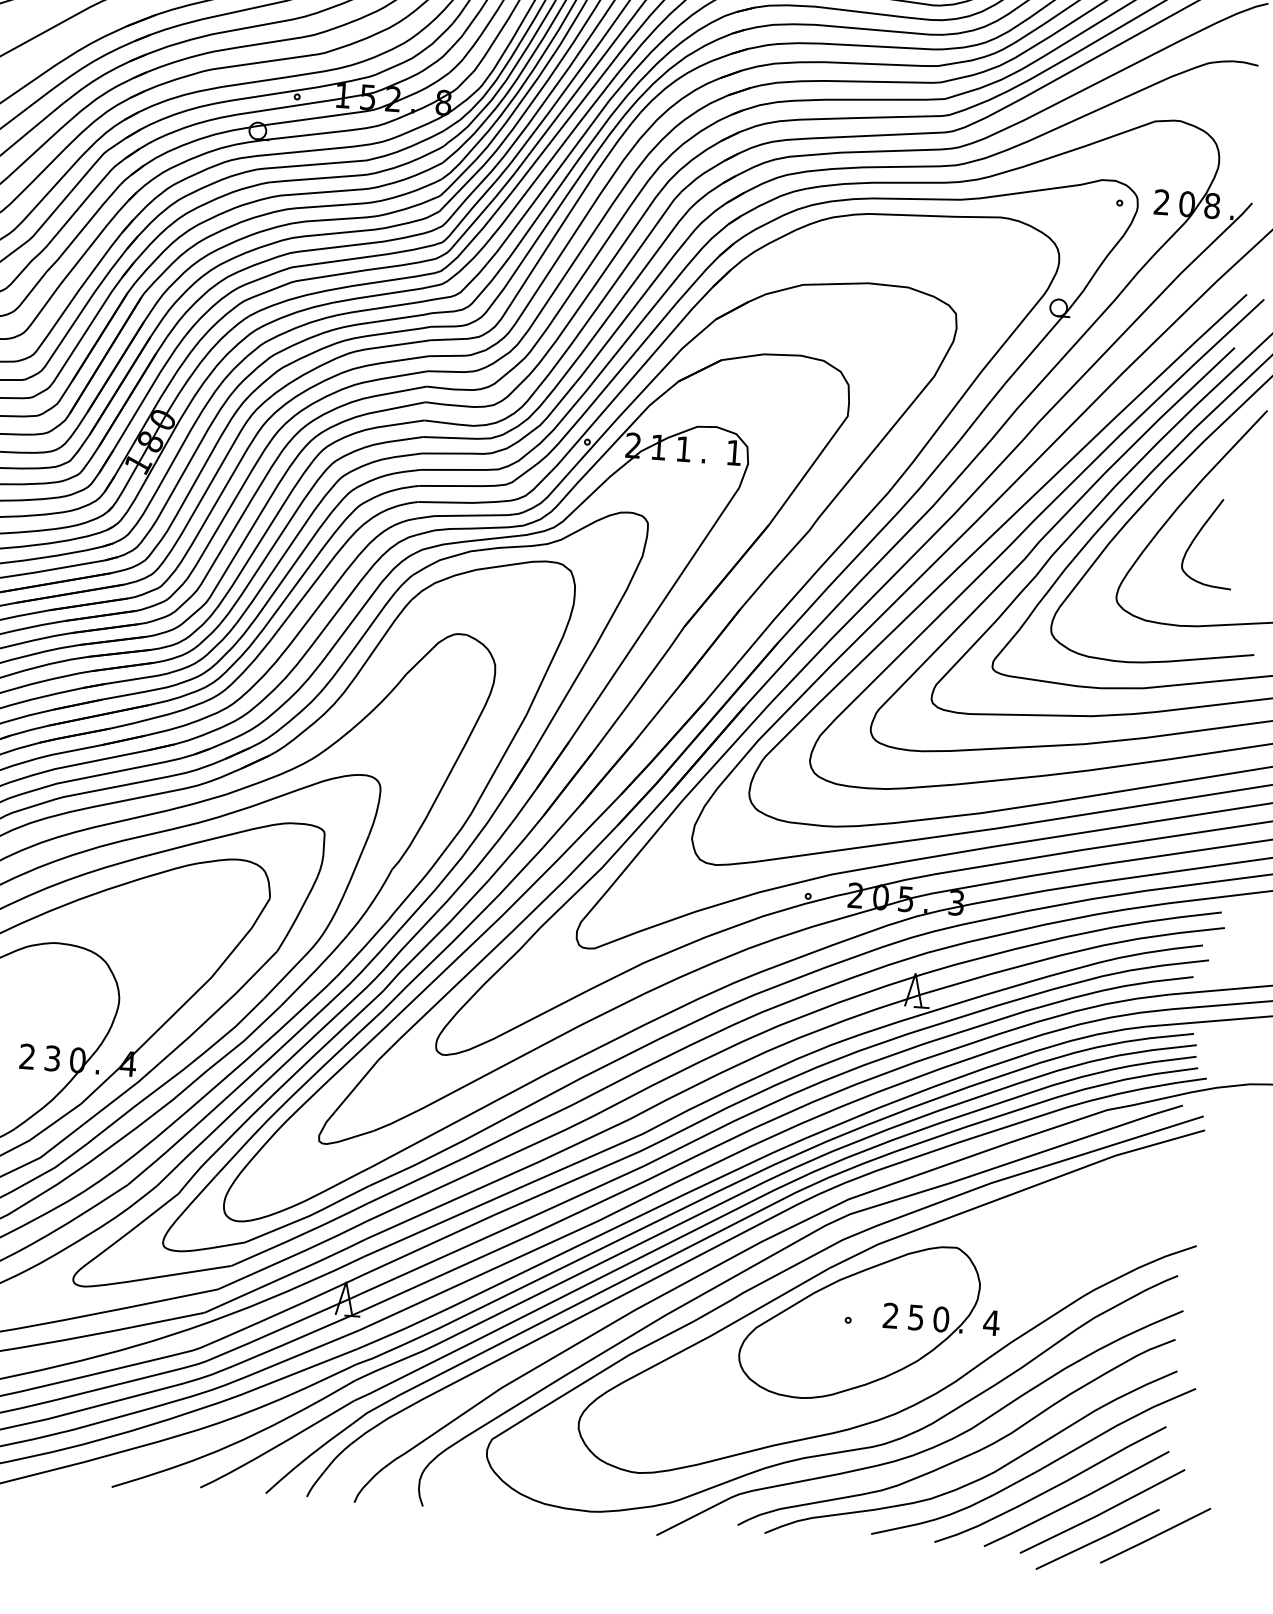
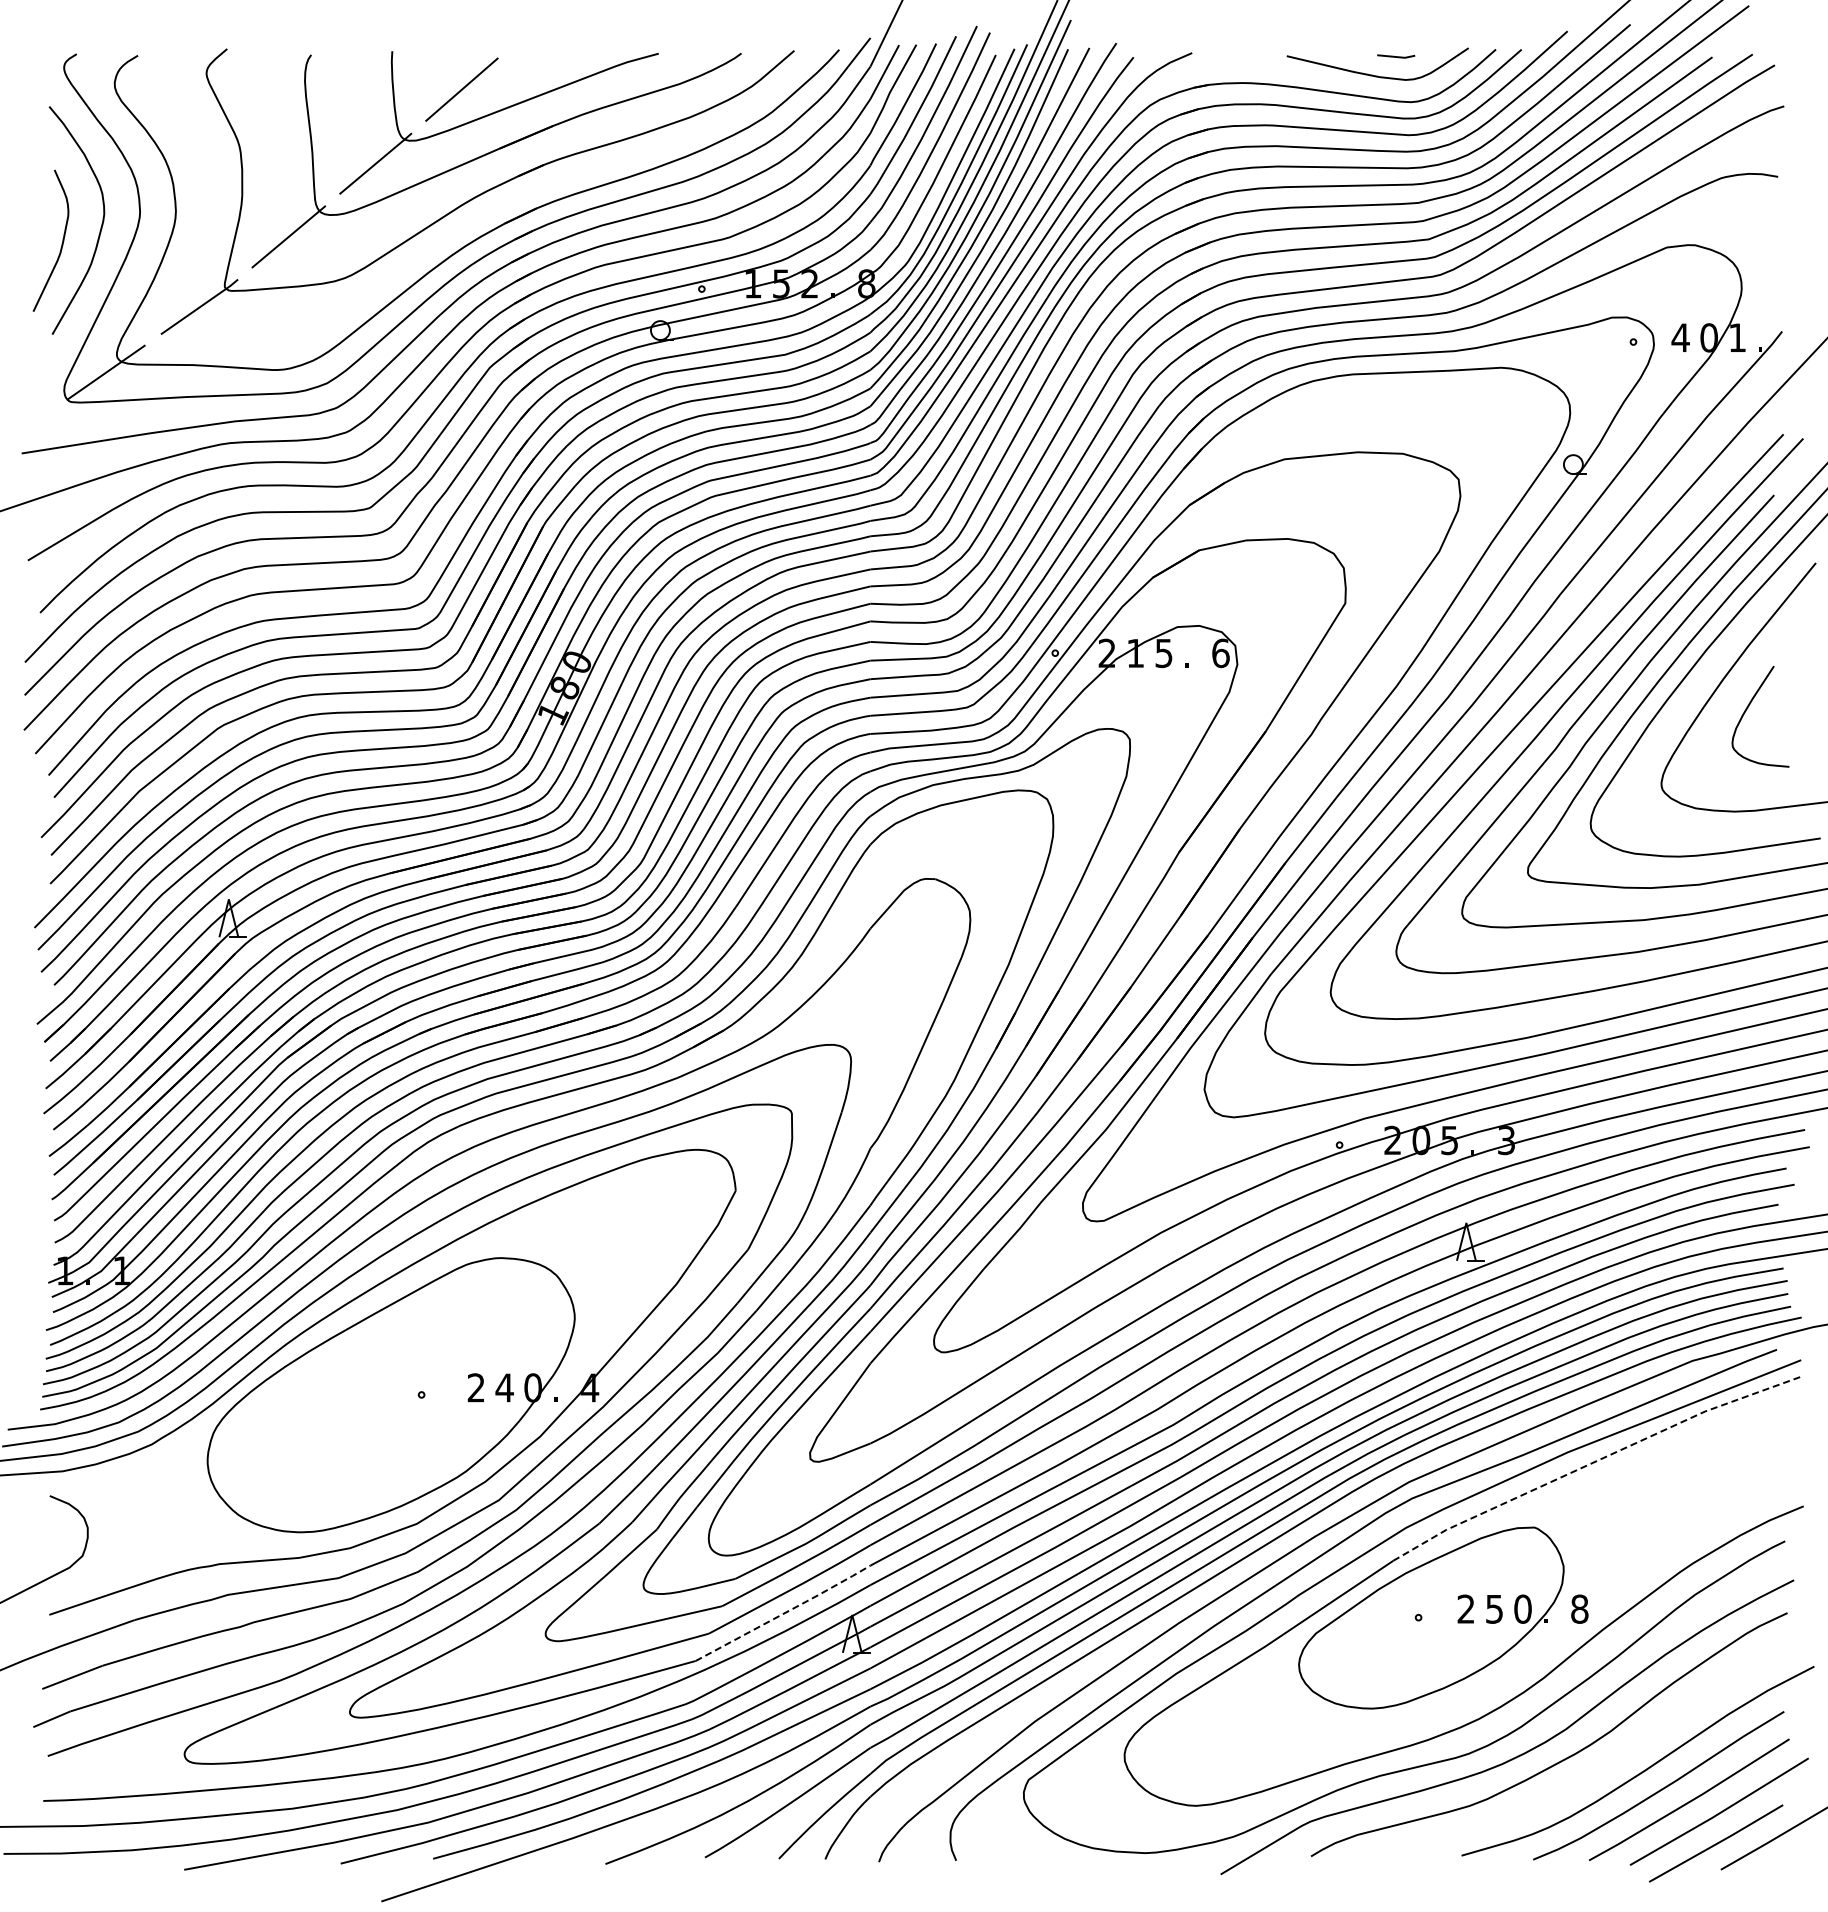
text: (1161, 202) -> (1680, 337), 2 -> 4
text: (1212, 205) -> (1737, 337), 8 -> 1
text: (683, 449) -> (1163, 653), 1 -> 5
text: (733, 452) -> (1220, 653), 1 -> 6
text: (52, 1058) -> (504, 1387), 3 -> 4
line: (1014, 1193) -> (1595, 1461), solid -> dashed
line: (286, 1276) -> (784, 1613), solid -> dashed
text: (991, 1322) -> (1579, 1608), 4 -> 8
curve: (981, 1477) -> (1580, 1783), removed

